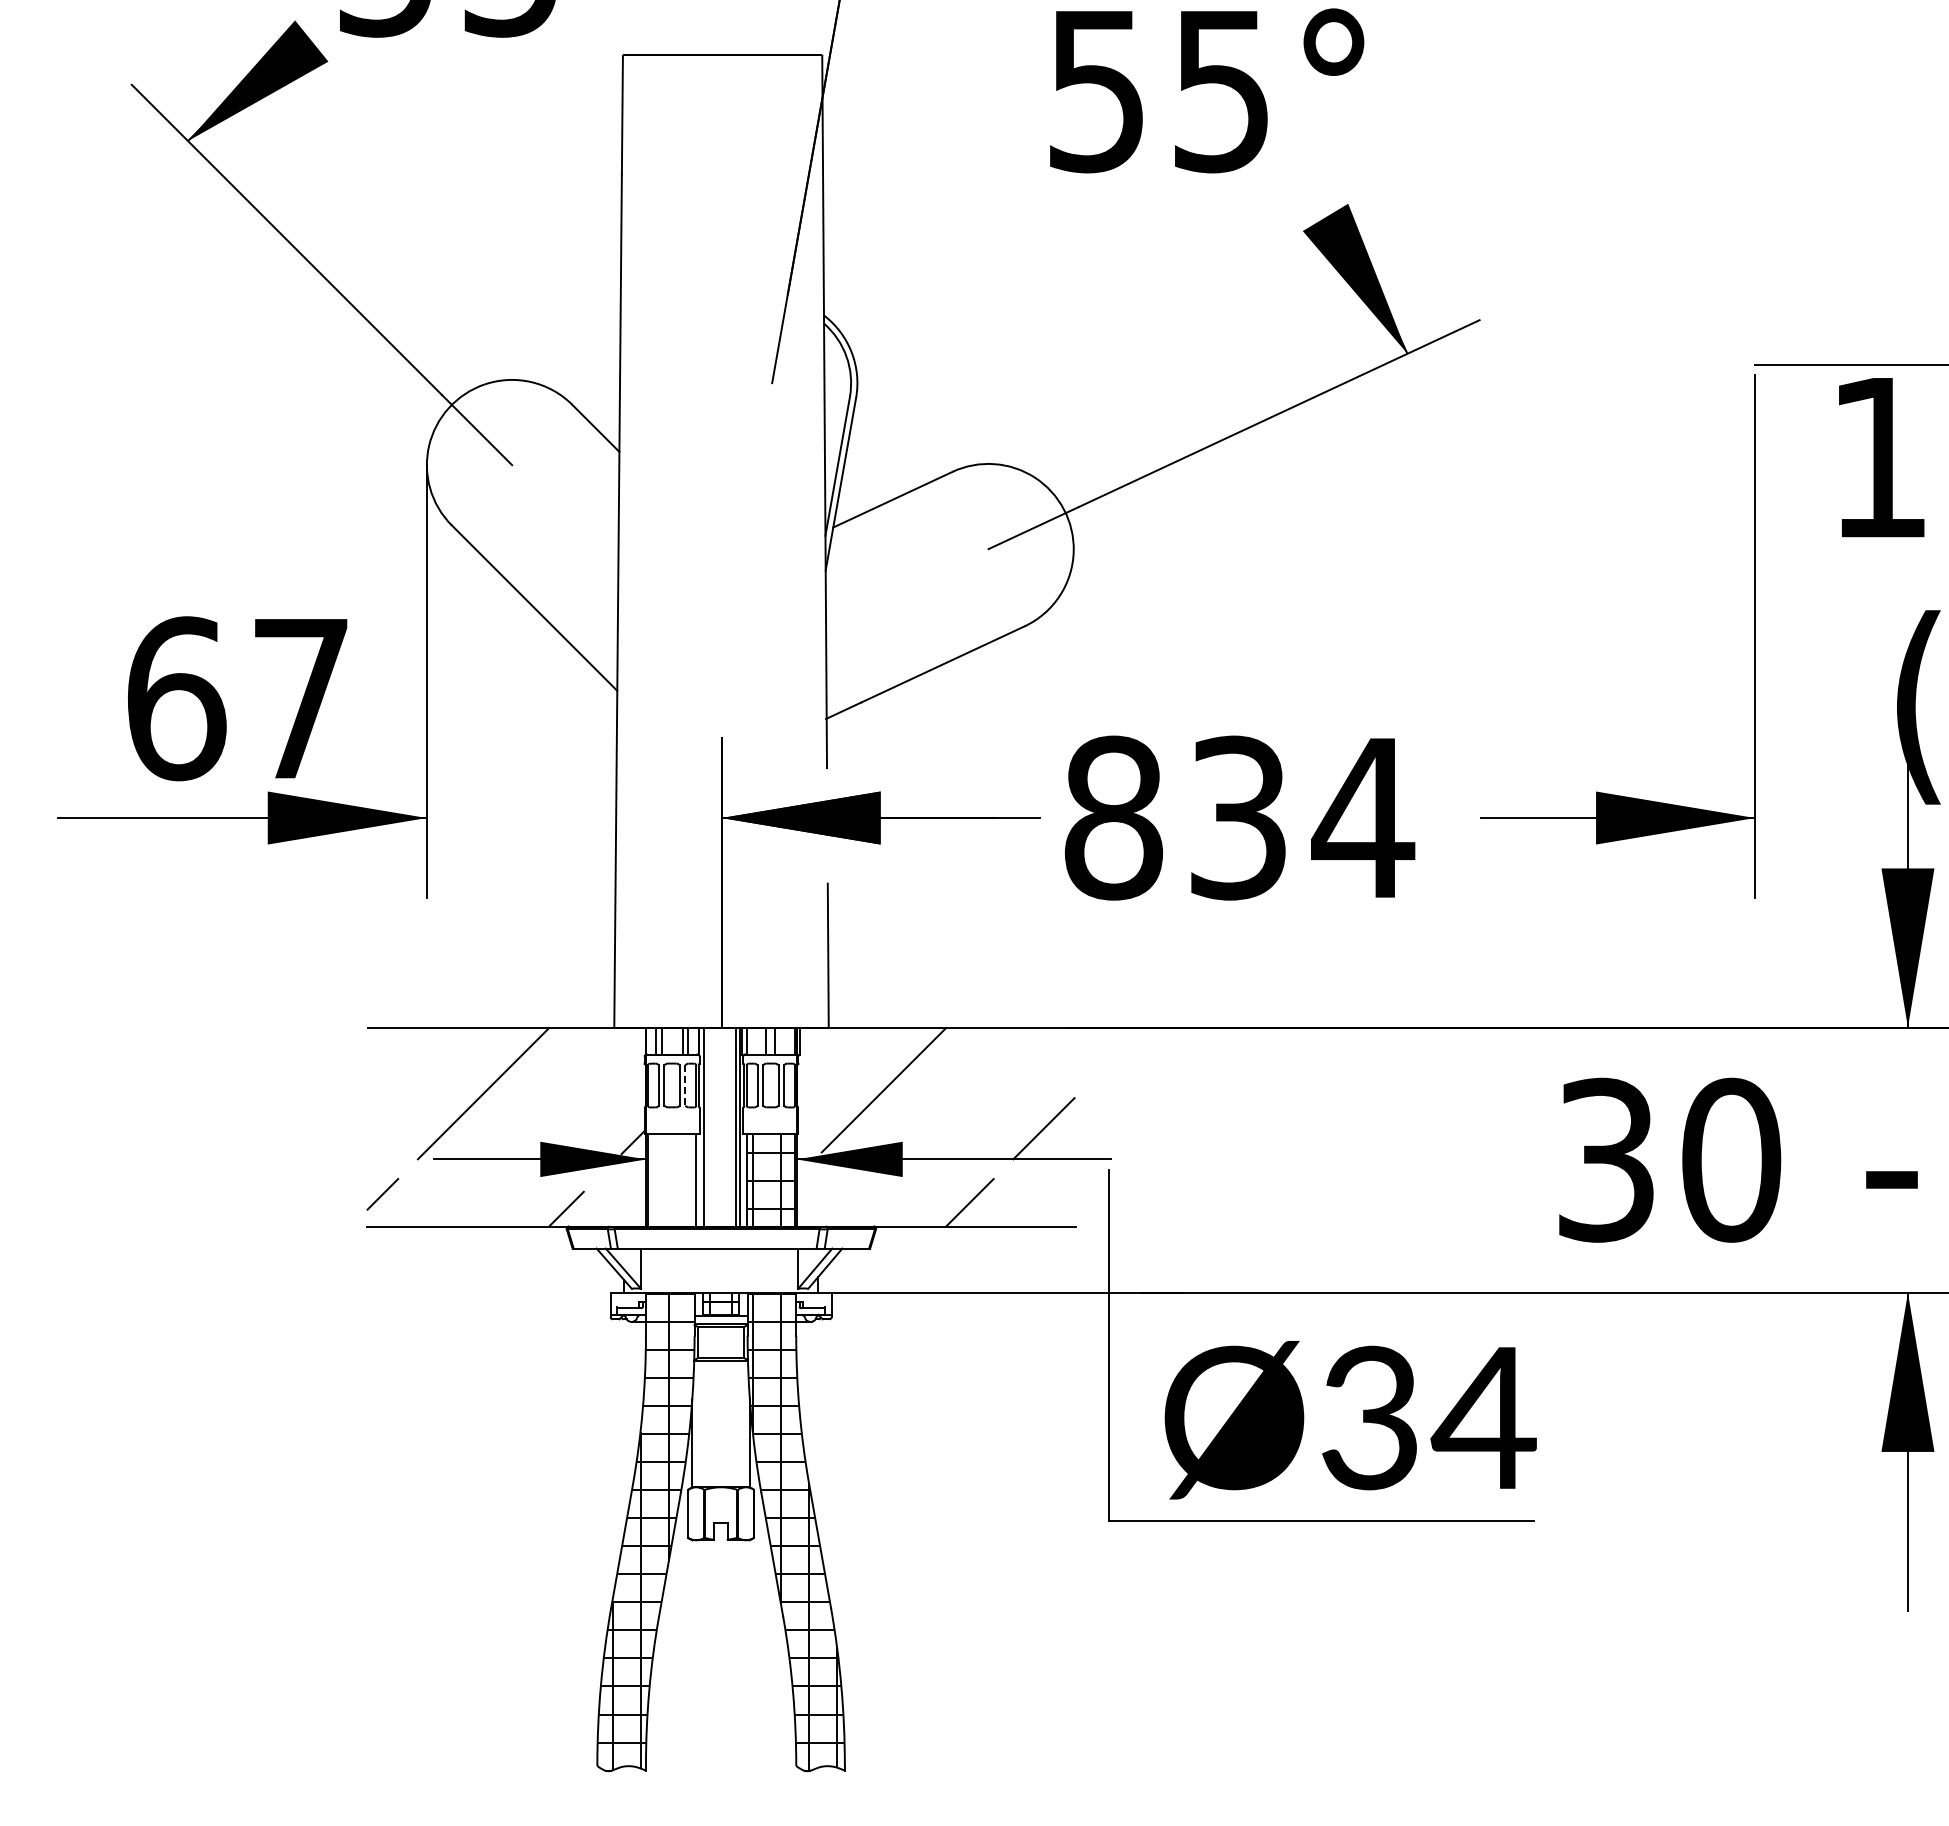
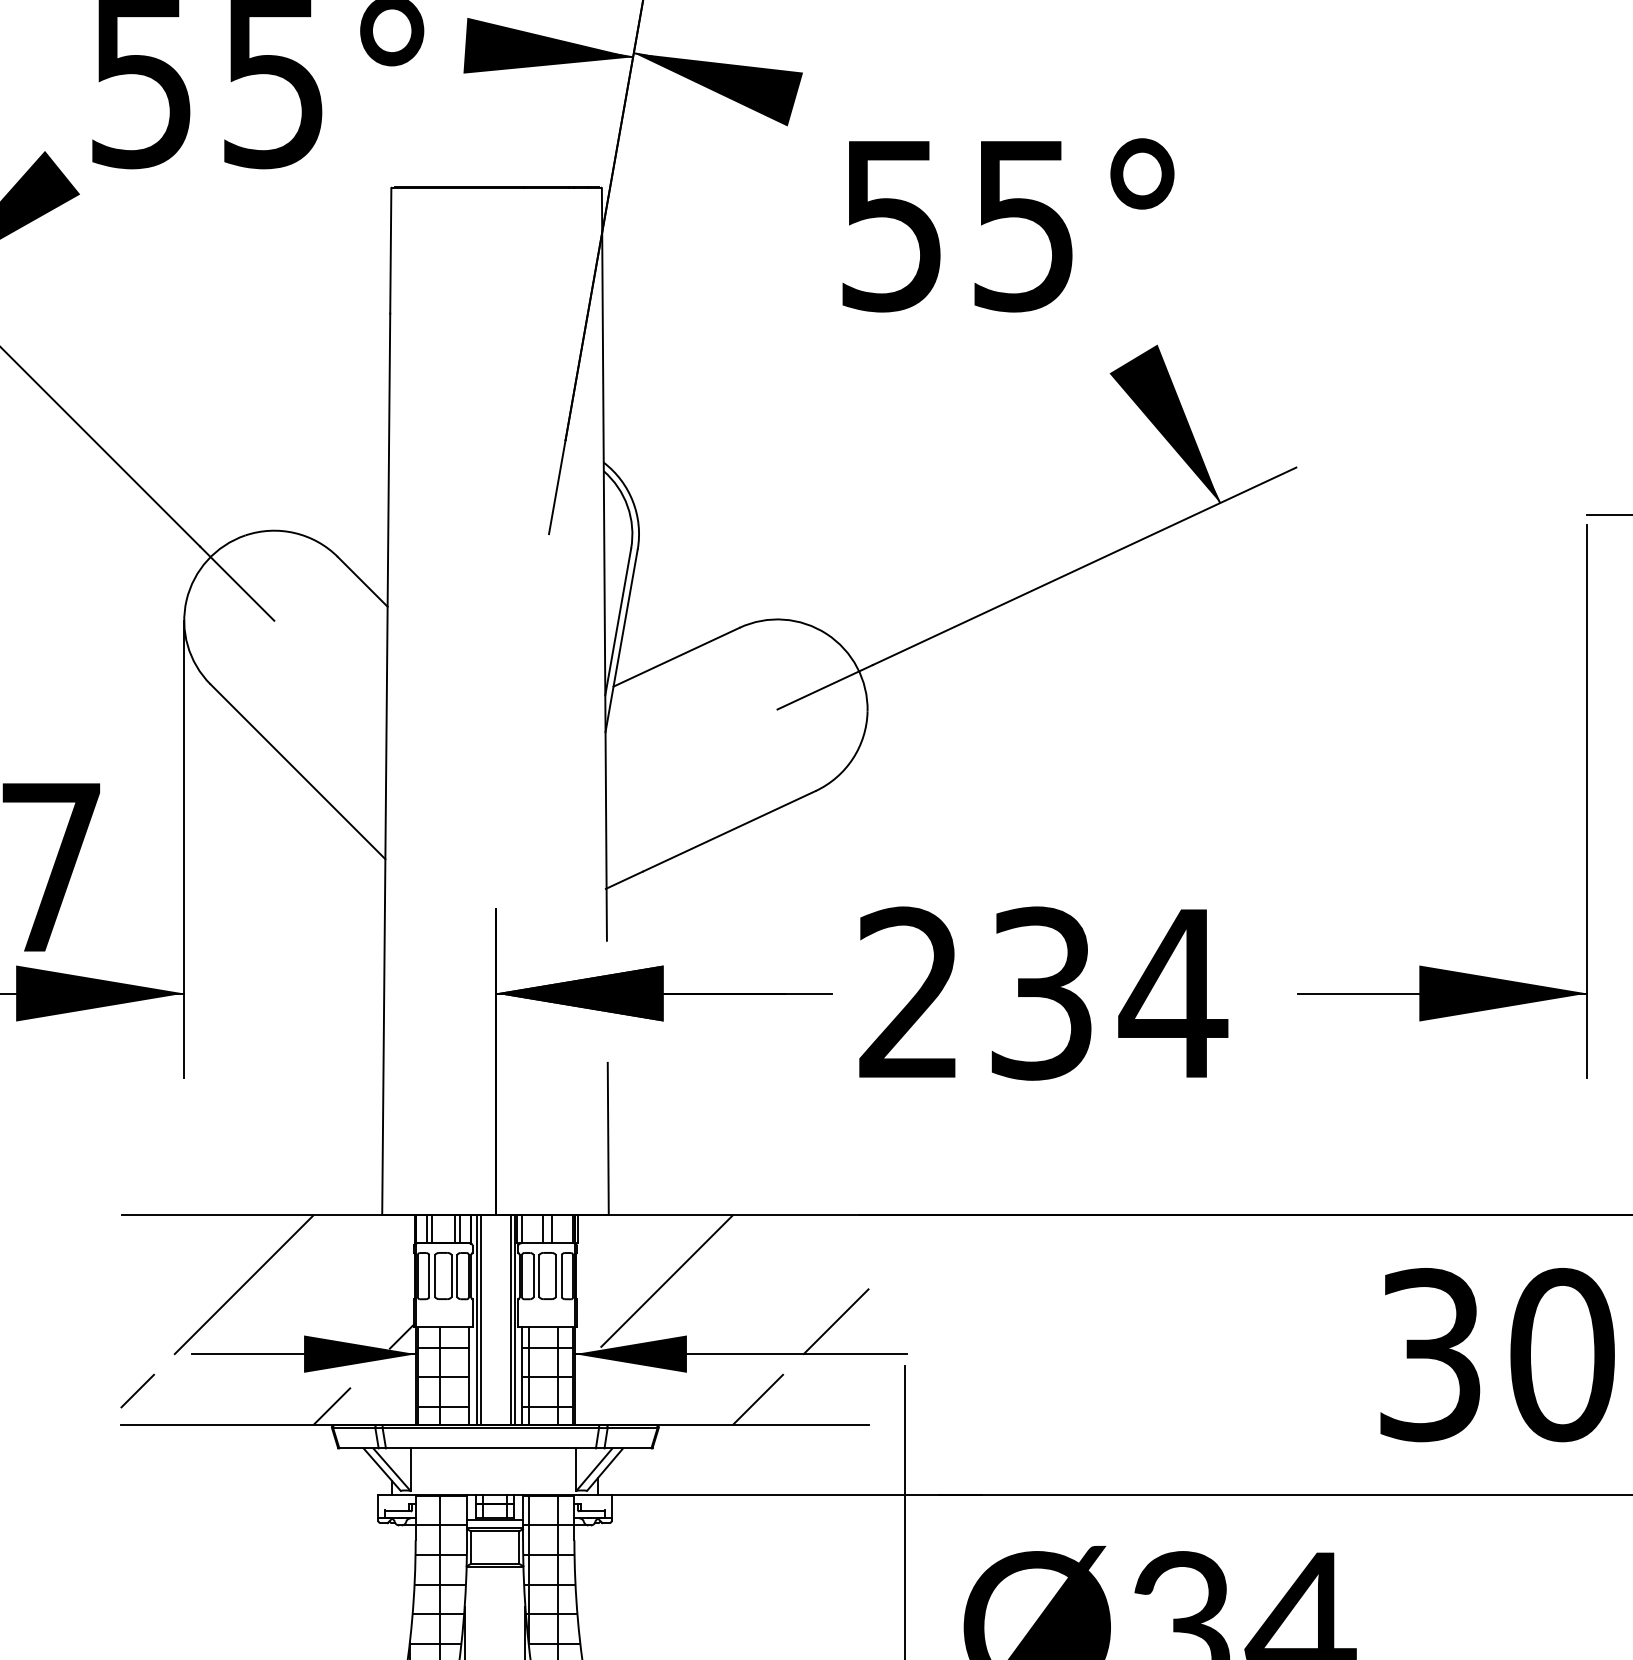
text: (1113, 817) -> (909, 992), 834 -> 234
line: (685, 1085) -> (457, 1276), dashed -> solid
line: (707, 1126) -> (480, 1319), added
hatch: (671, 1180) -> (442, 1376), added

